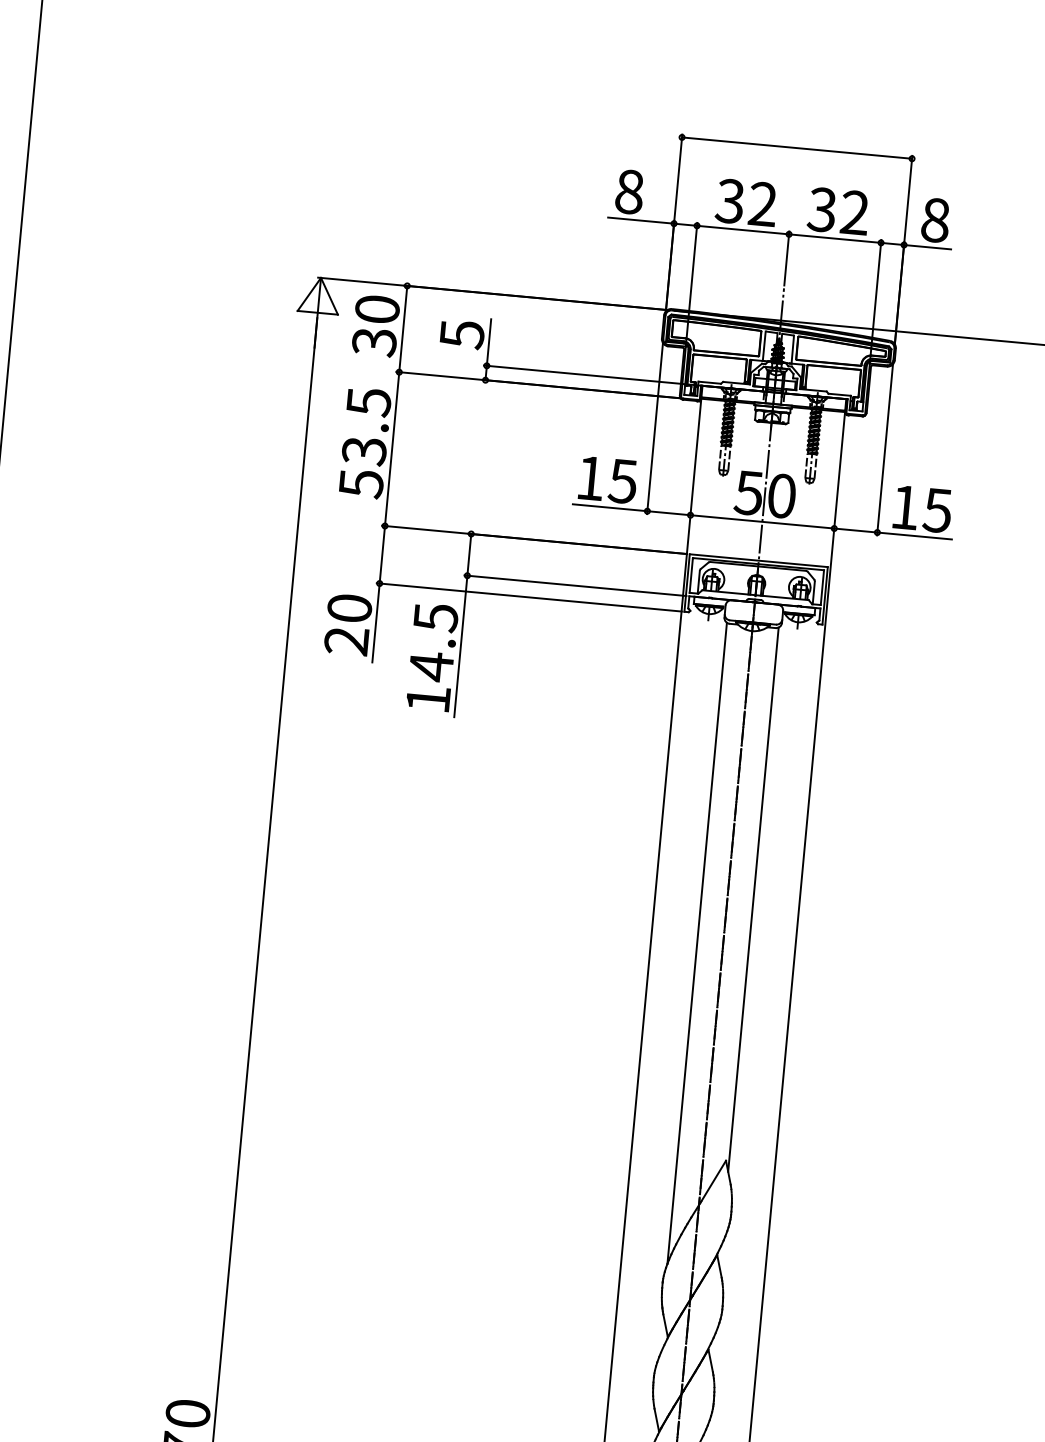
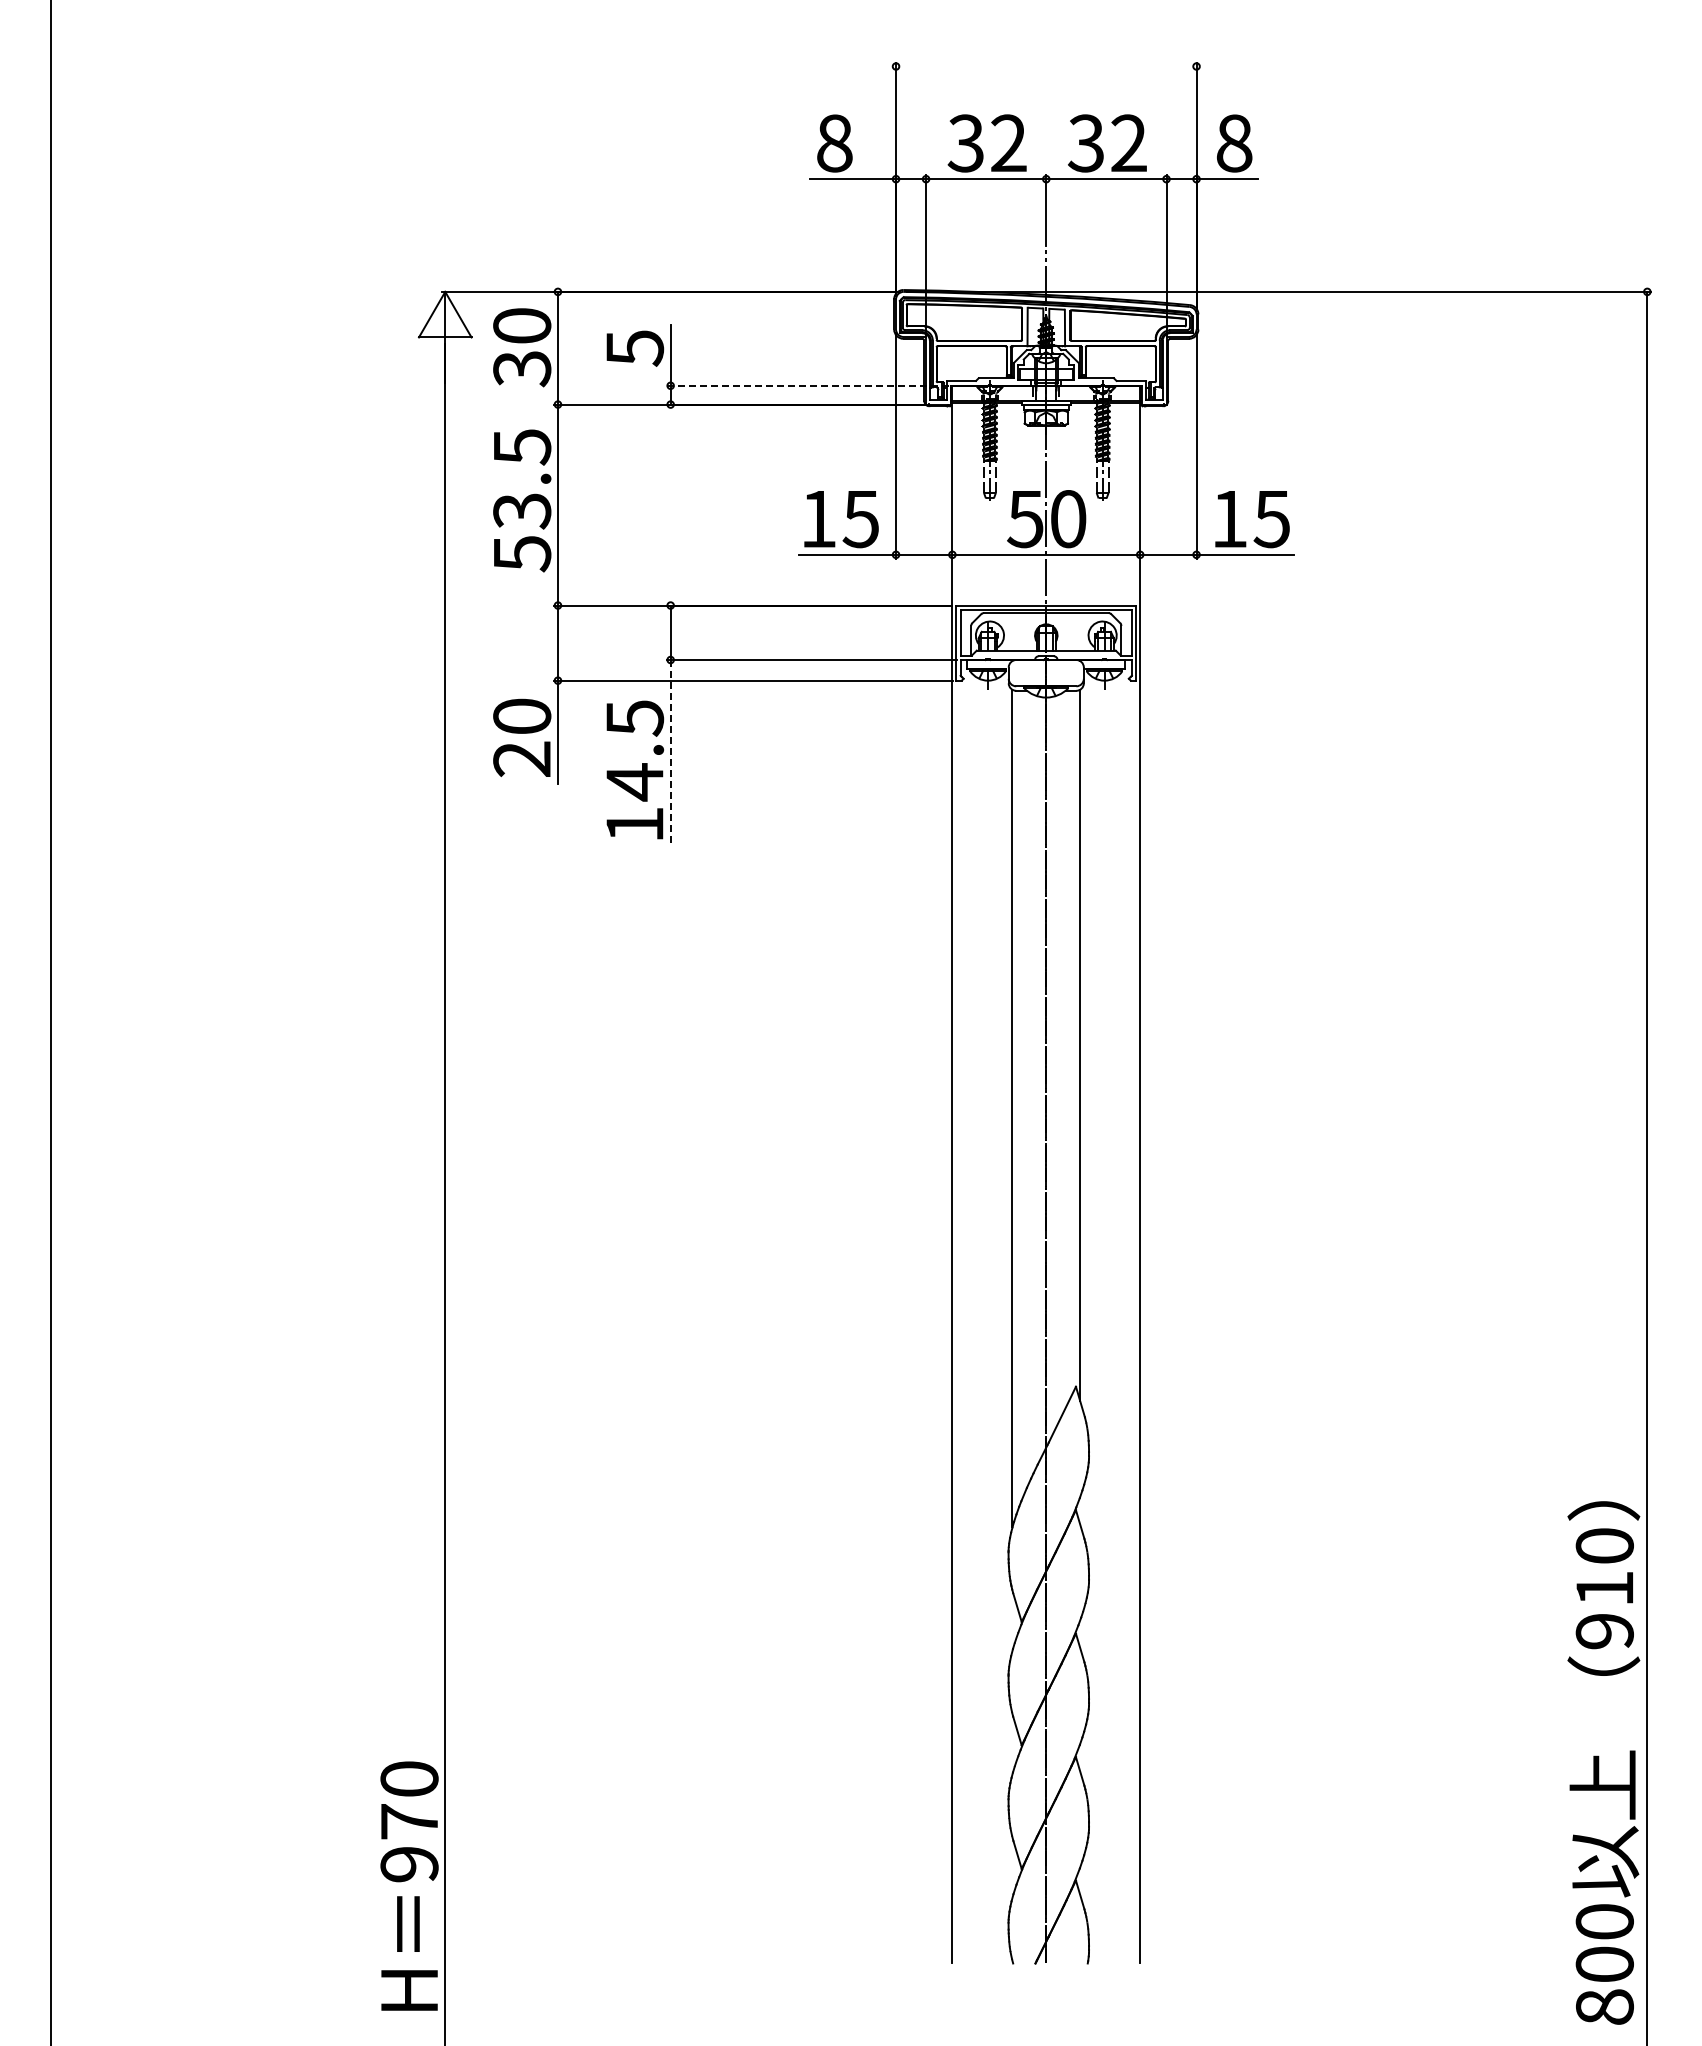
line: (797, 148) -> (1046, 66), removed
line: (591, 375) -> (807, 385), solid -> dashed
line: (460, 646) -> (670, 752), solid -> dashed

